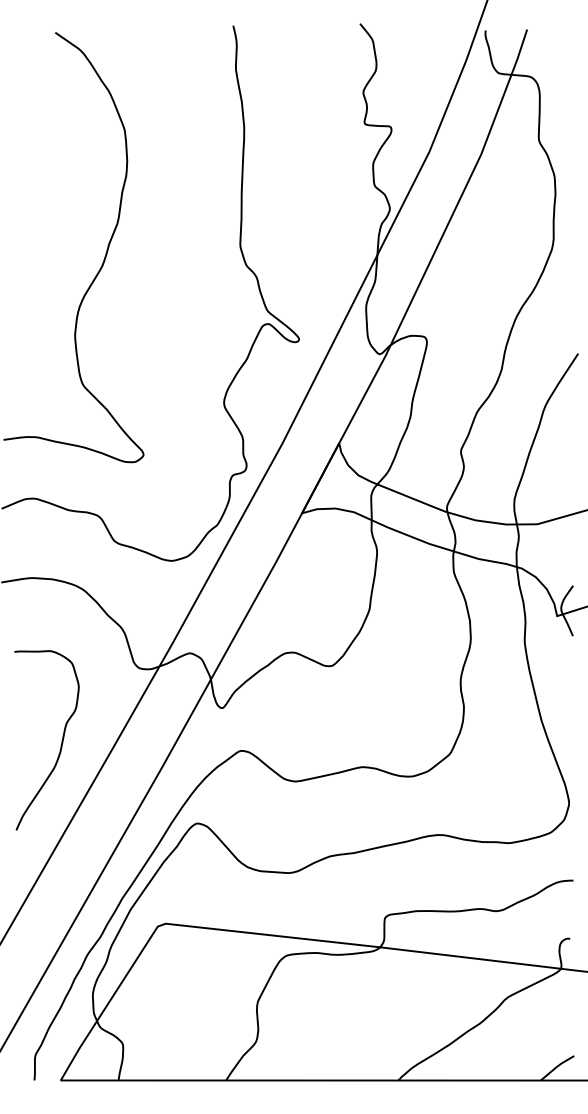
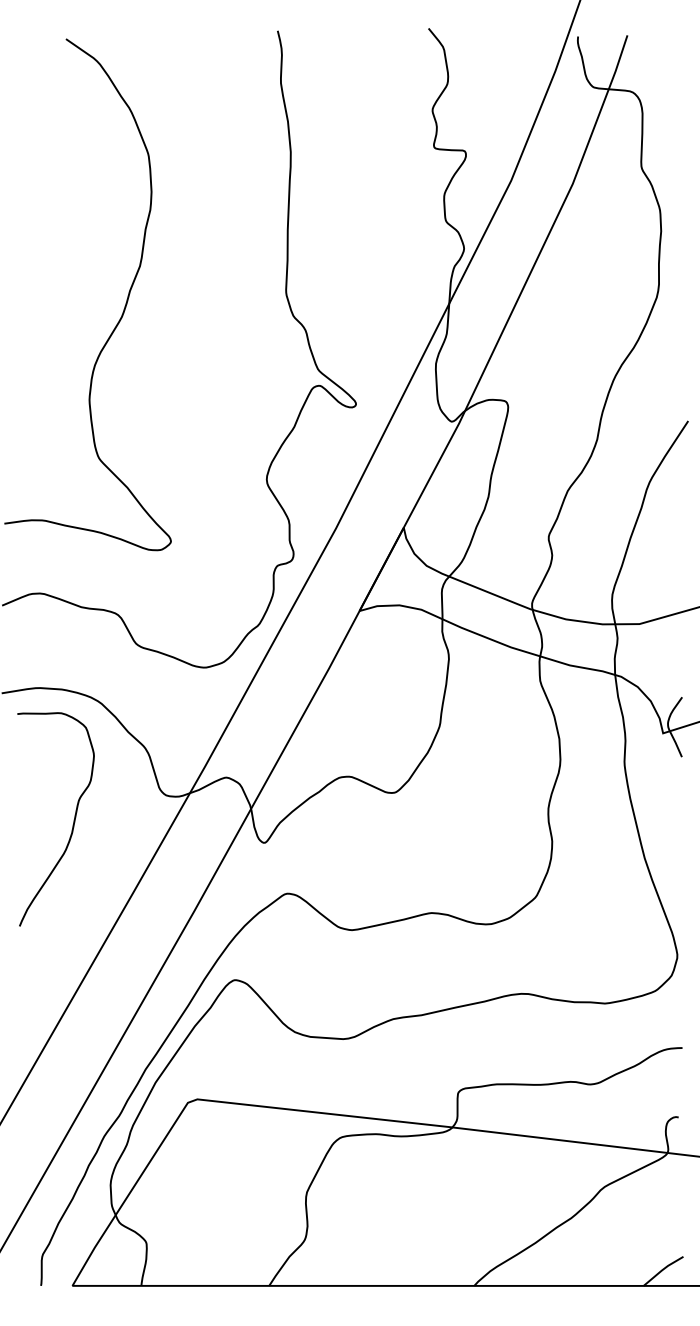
curve: (60, 745) -> (72, 825), moved

